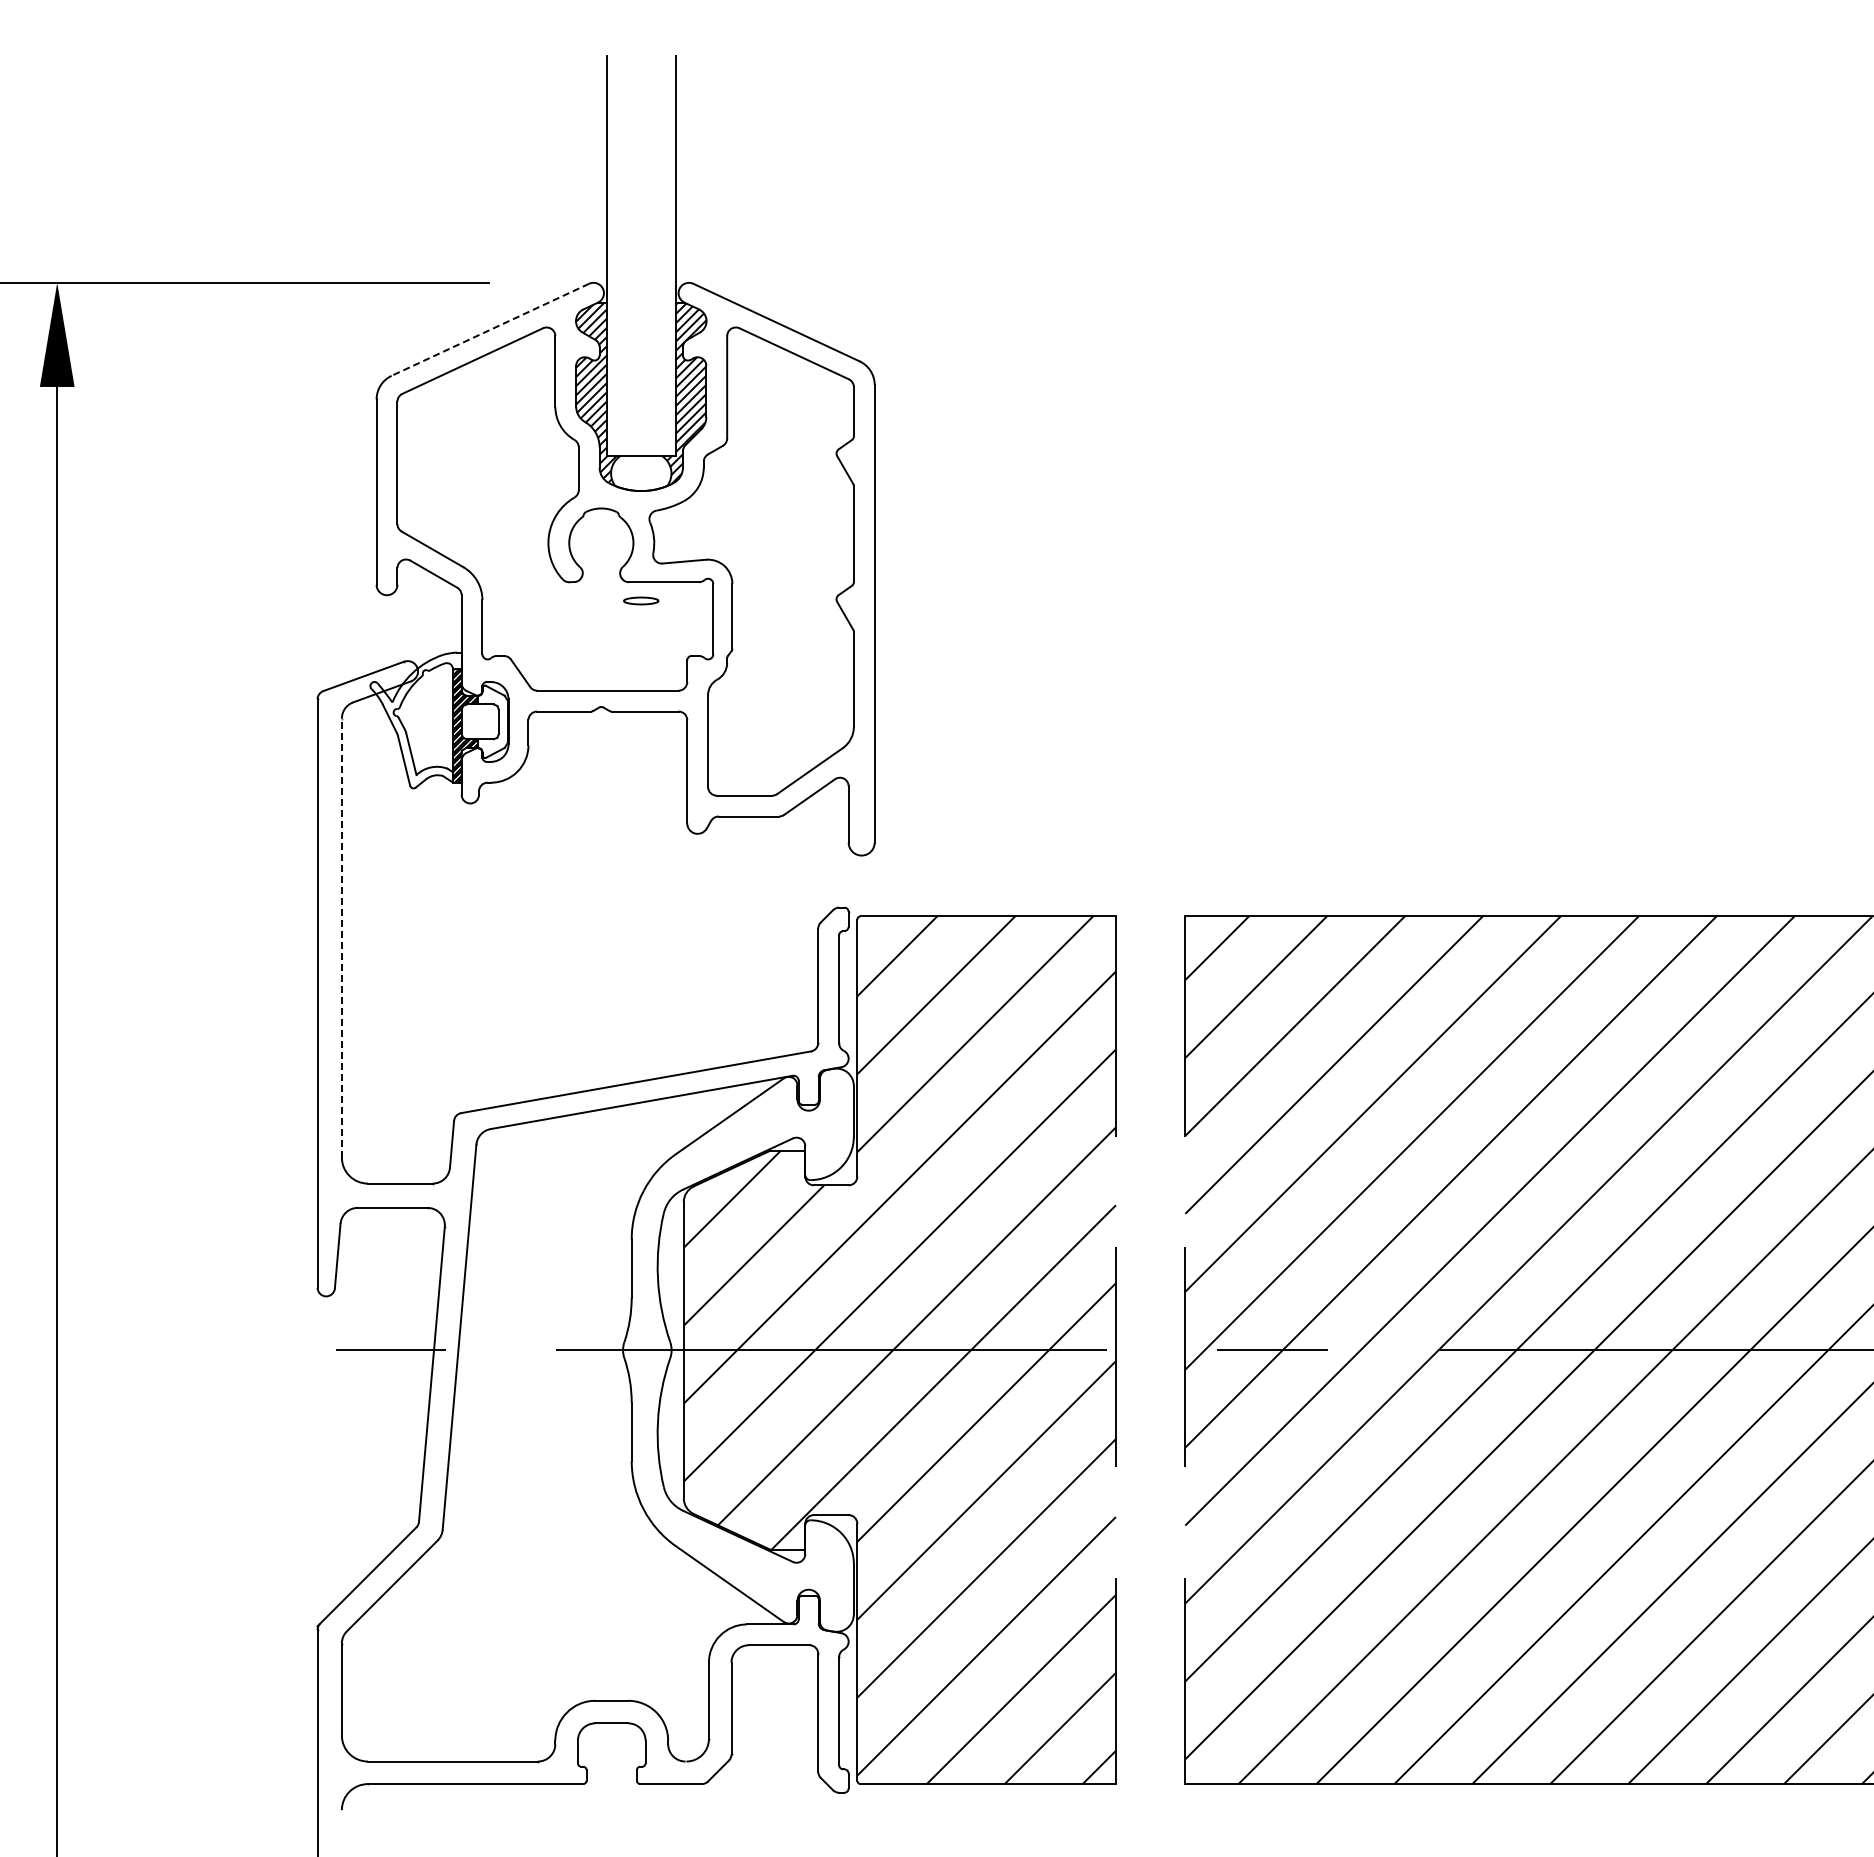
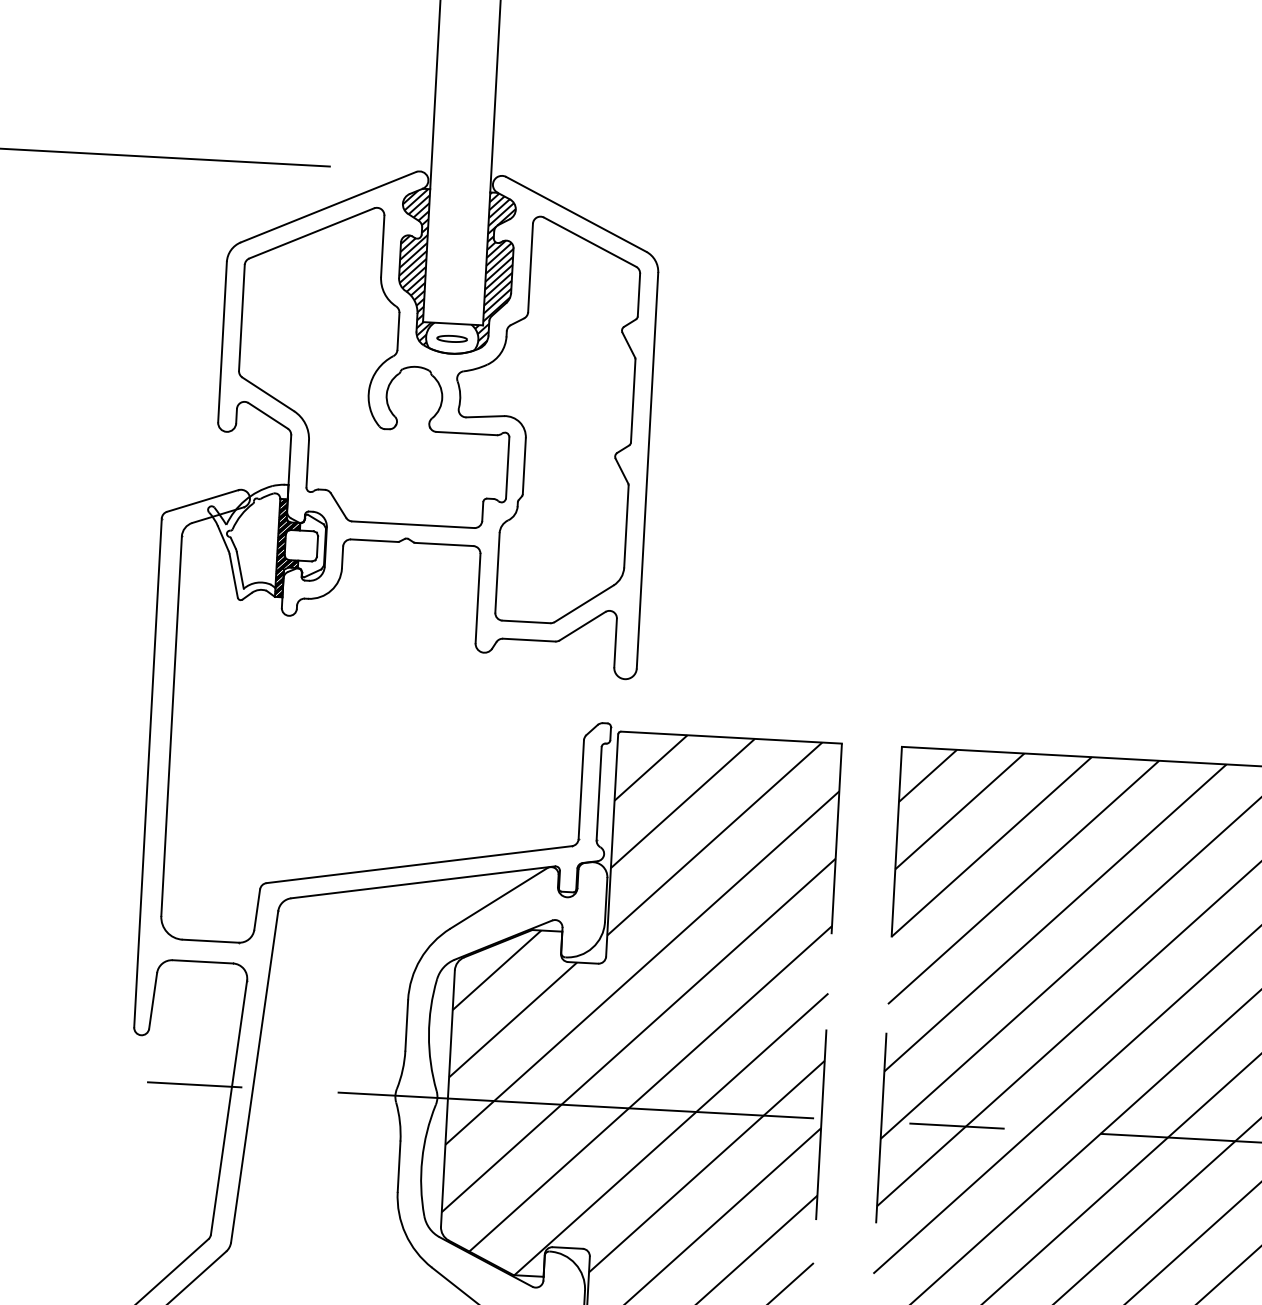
line: (490, 329) -> (328, 206), dashed -> solid
part: (641, 600) -> (452, 338), moved
line: (341, 937) -> (171, 725), dashed -> solid

